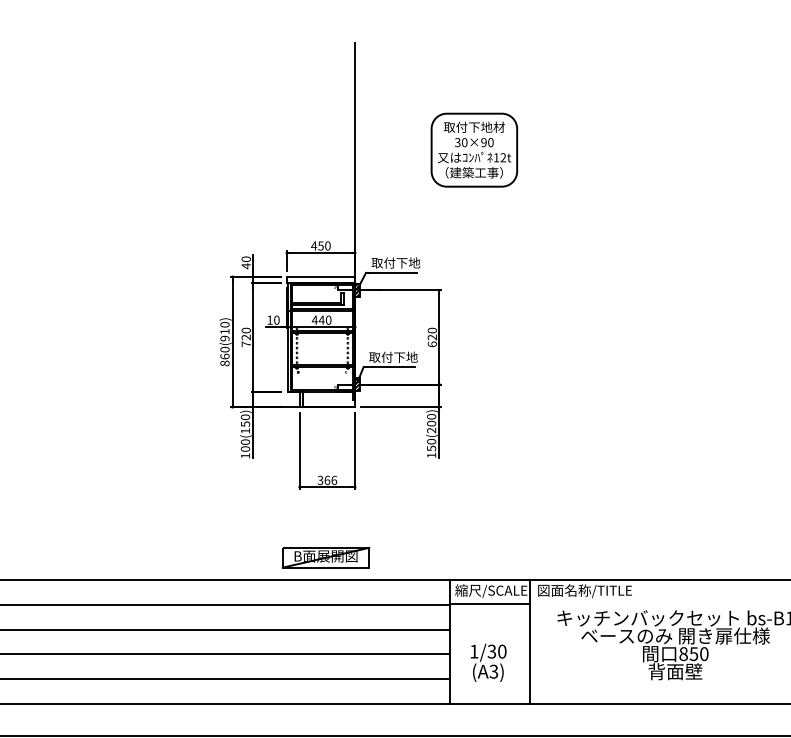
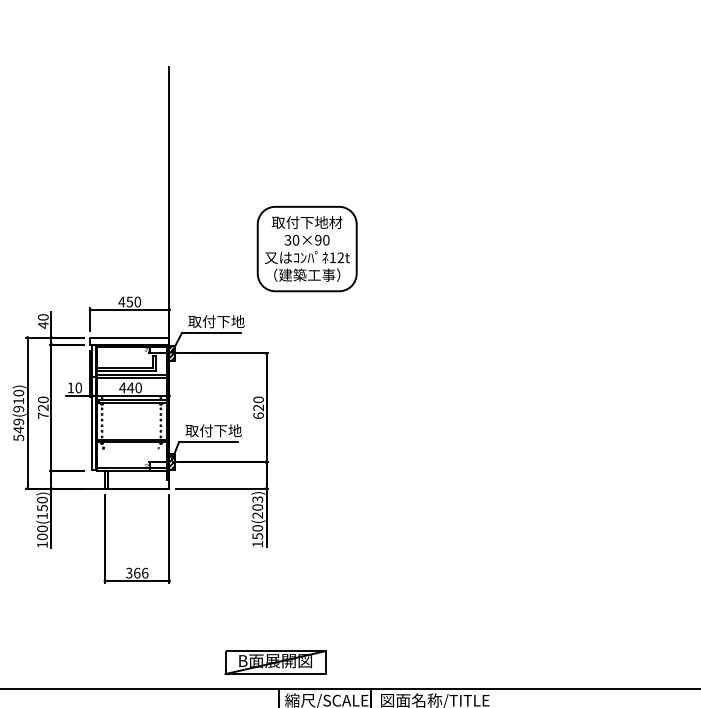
part: (474, 149) -> (307, 248), moved
text: (224, 356) -> (18, 429), 860(910) -> 549(910)
text: (431, 416) -> (257, 499), 150(200) -> 150(203)
part: (325, 557) -> (274, 662), moved

